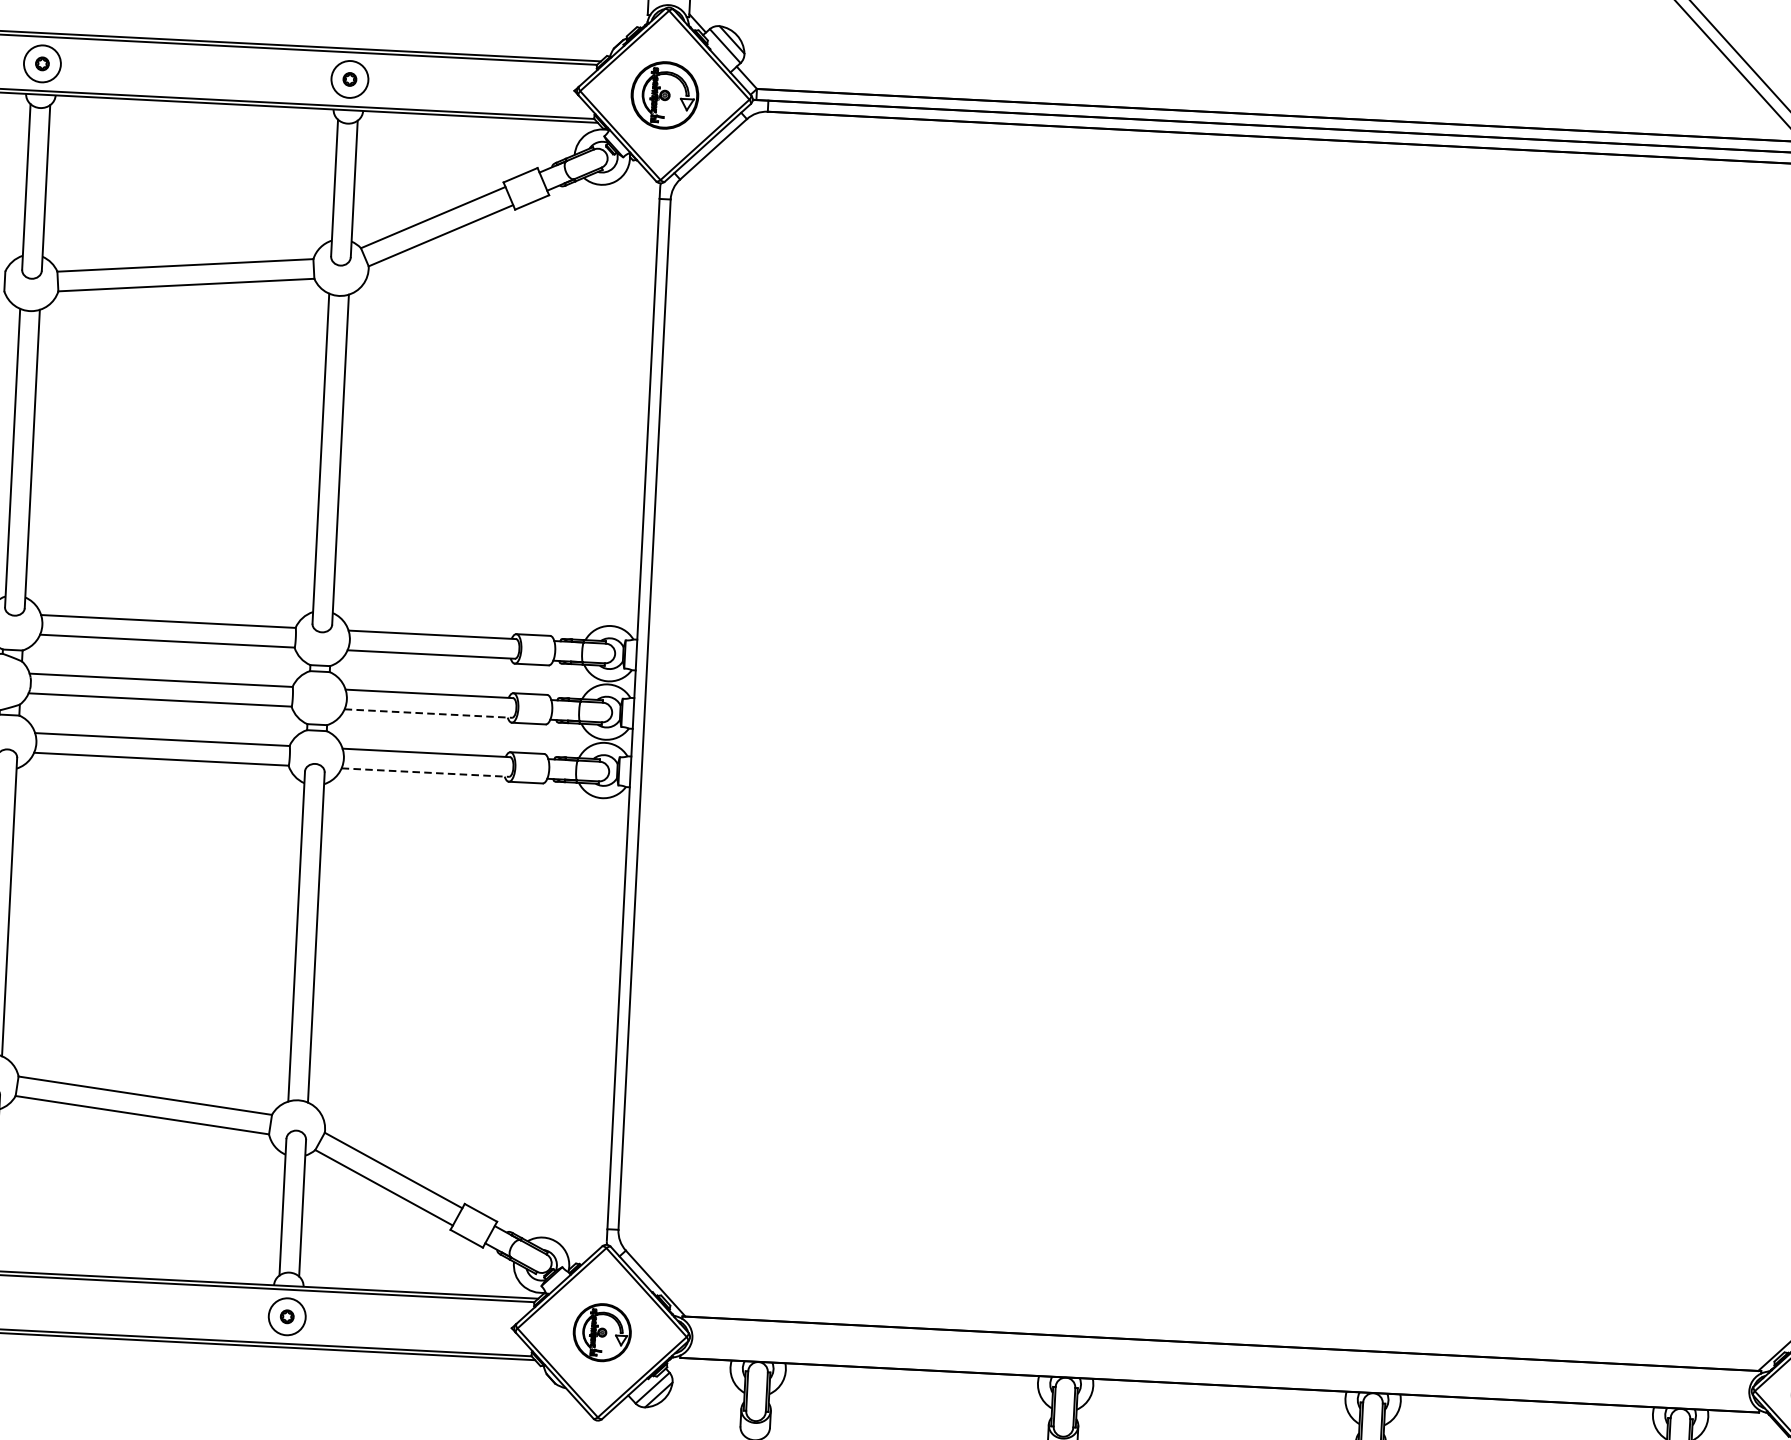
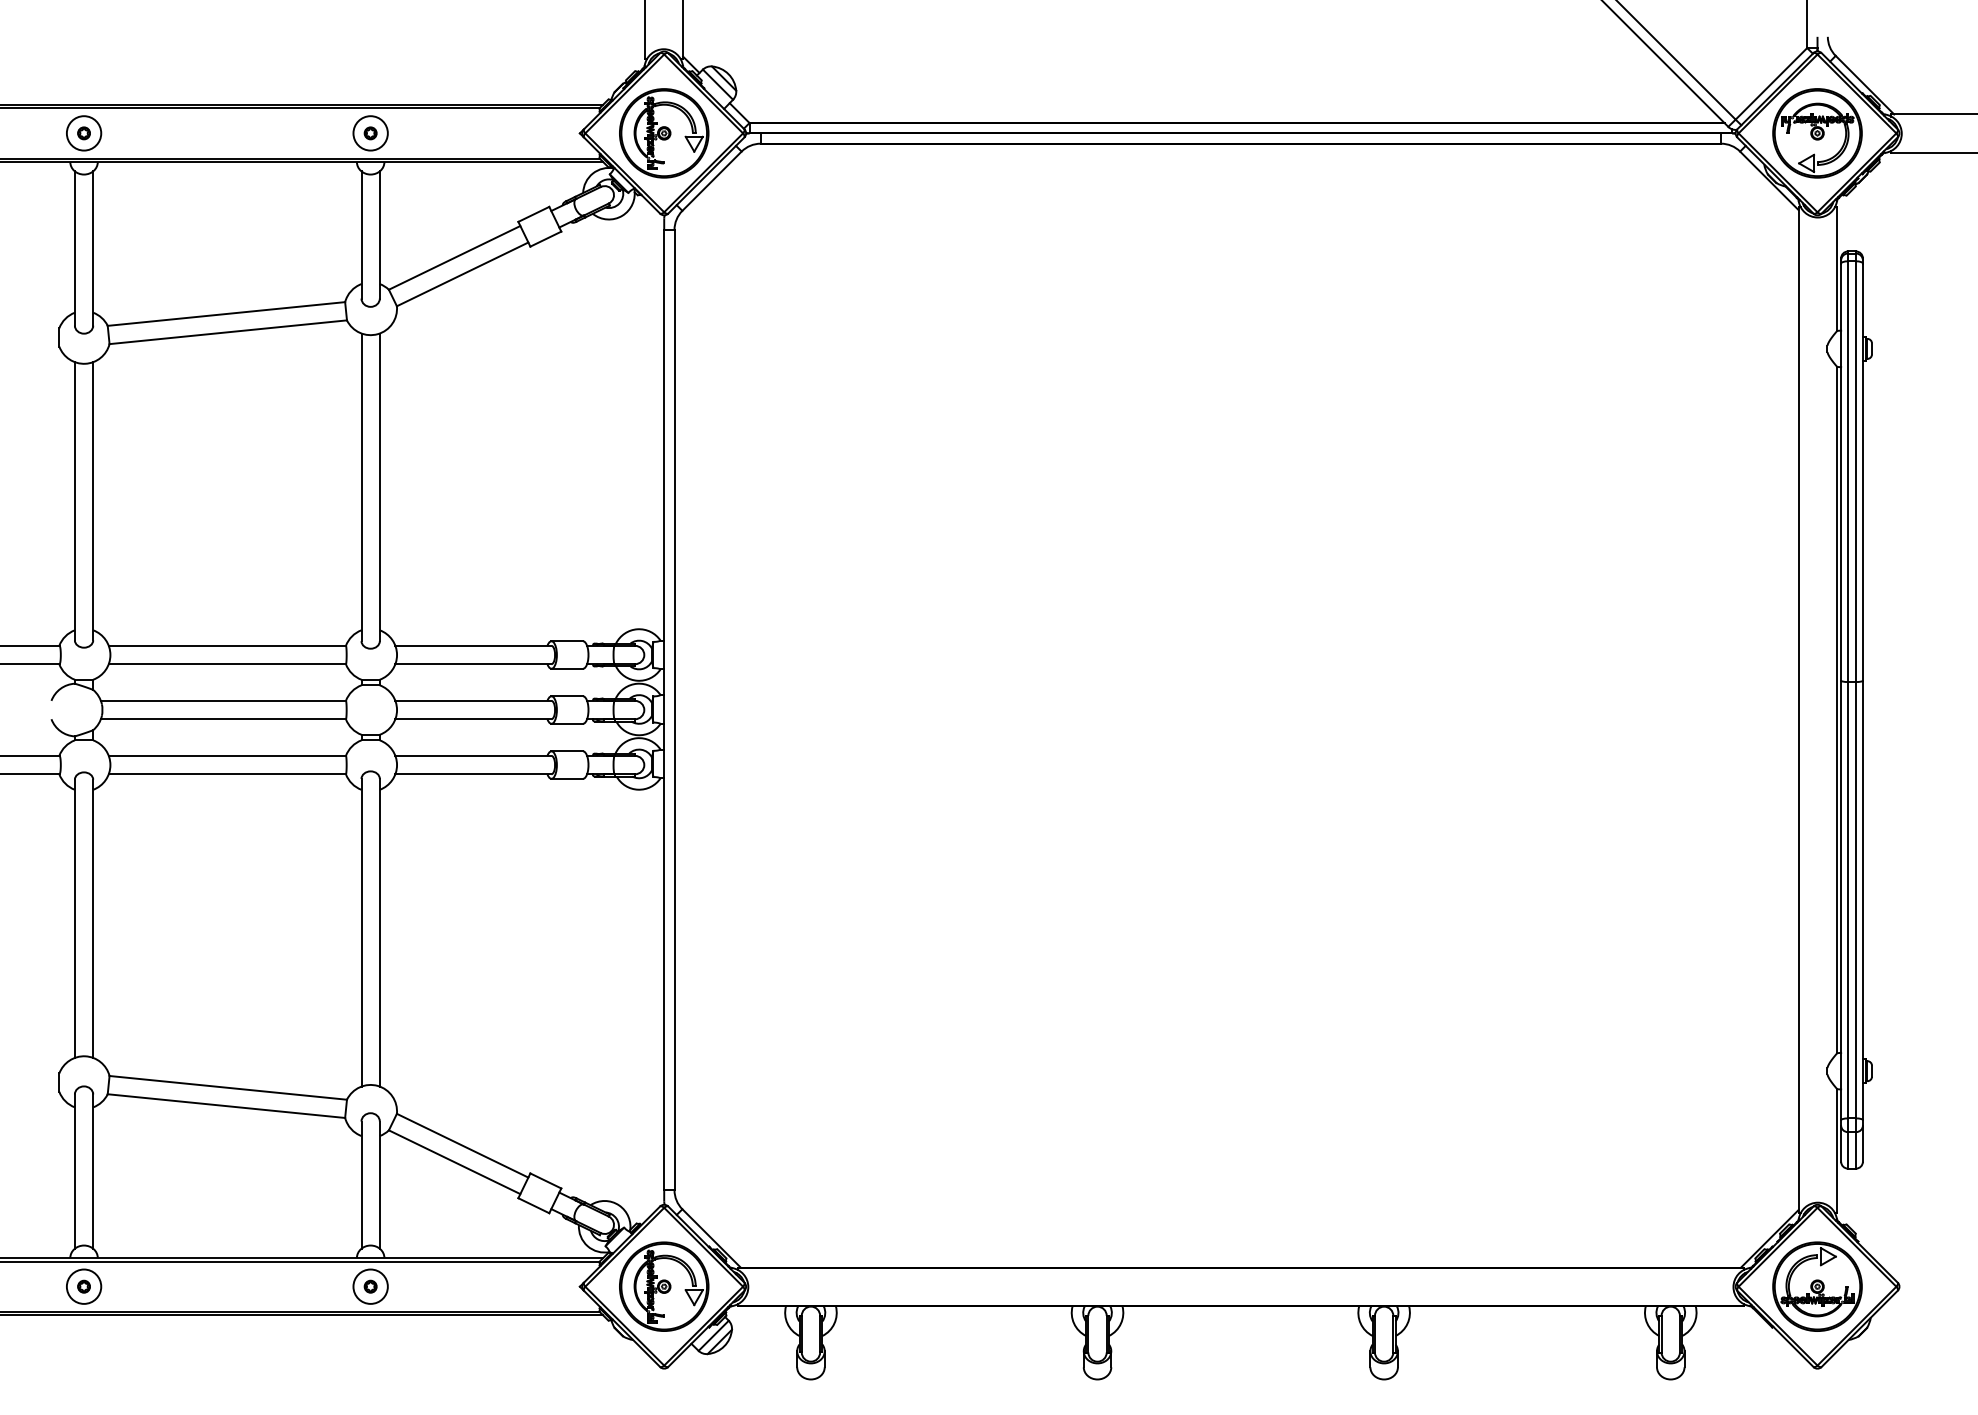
part: (665, 95) -> (664, 133), size x1.43
line: (428, 713) -> (473, 719), dashed -> solid
line: (425, 772) -> (473, 774), dashed -> solid
part: (602, 1332) -> (664, 1286), size x1.67

